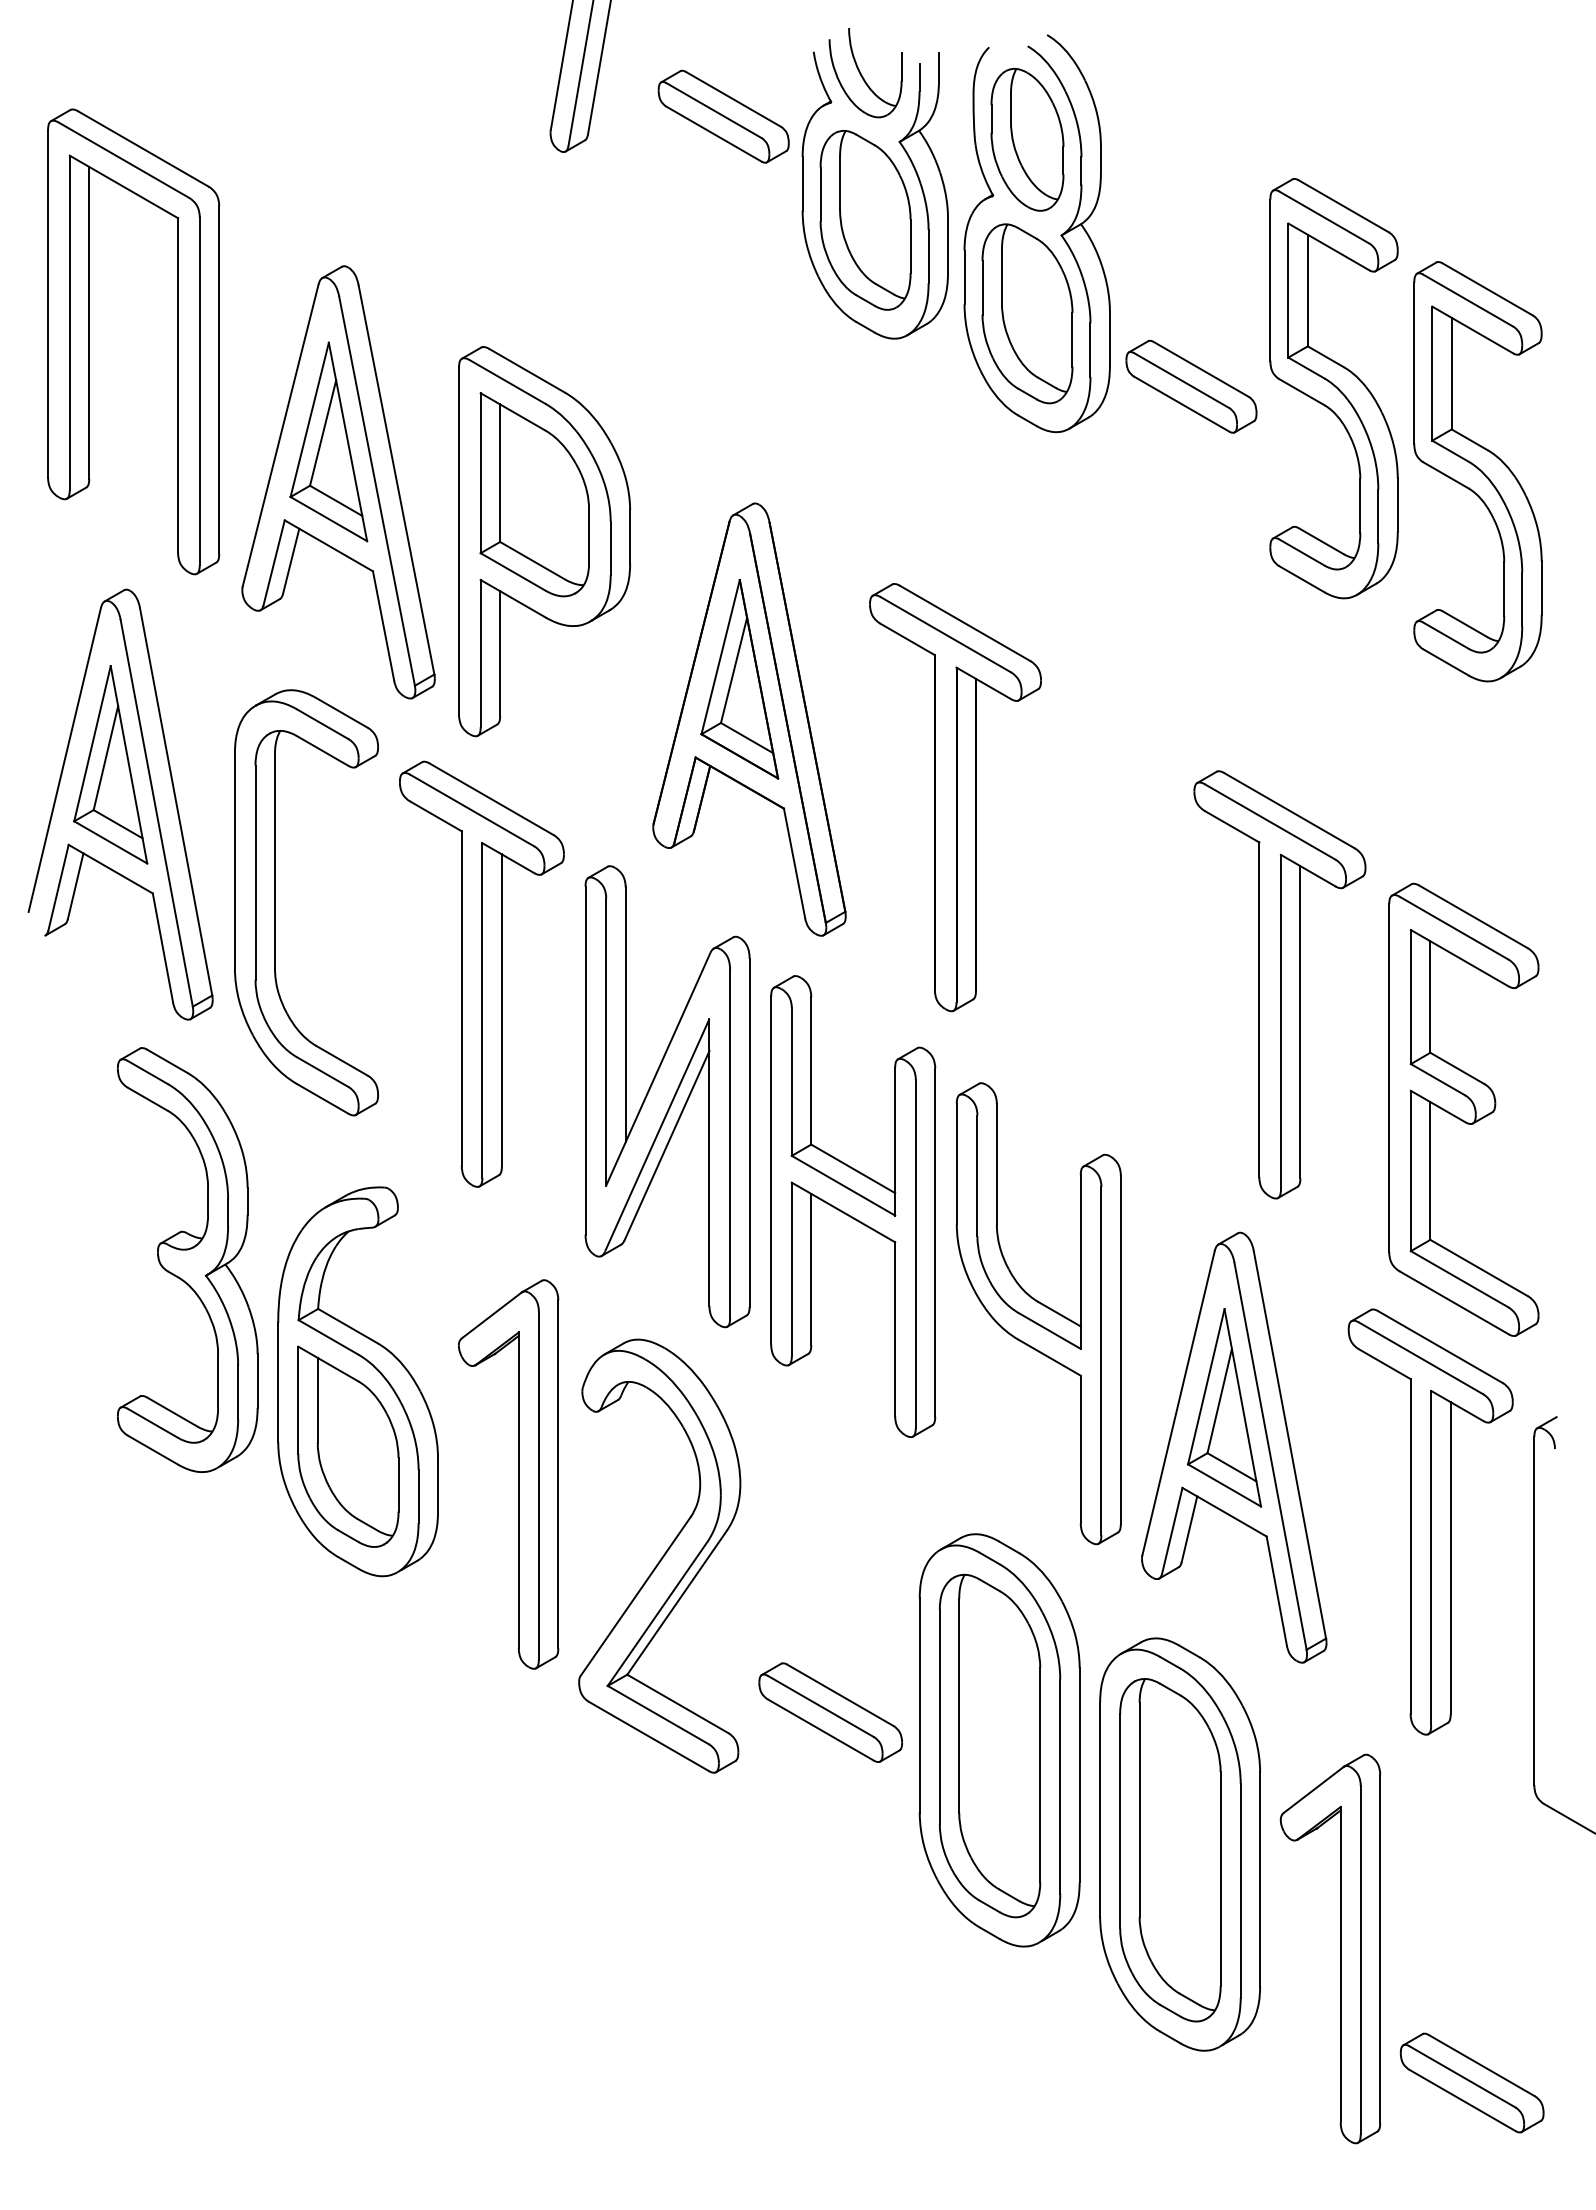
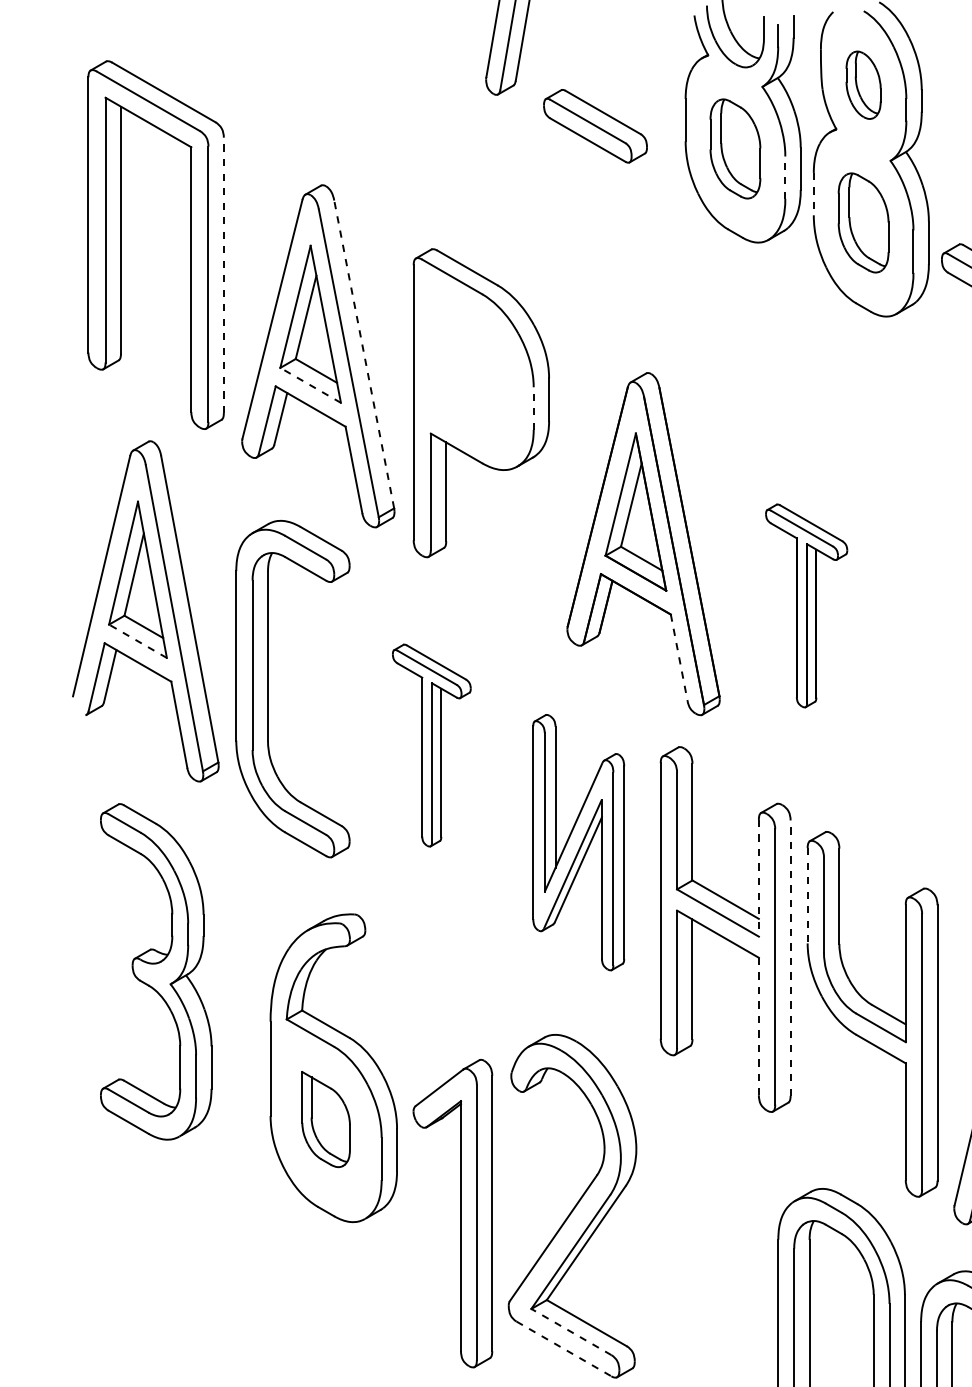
part: (723, 116) -> (595, 126), moved
part: (1027, 139) -> (863, 84), size x0.6
part: (865, 220) -> (735, 149), size x0.7
line: (928, 256) -> (785, 177), solid -> dashed
line: (964, 277) -> (813, 194), solid -> dashed
part: (1027, 313) -> (863, 222), size x0.7
line: (219, 380) -> (224, 275), solid -> dashed
line: (396, 479) -> (364, 354), solid -> dashed
part: (534, 494) -> (473, 365), removed
line: (328, 518) -> (310, 384), solid -> dashed
line: (610, 548) -> (533, 408), solid -> dashed
part: (955, 797) -> (806, 605), size x0.6
line: (110, 842) -> (137, 641), solid -> dashed
line: (794, 863) -> (679, 657), solid -> dashed
part: (481, 973) -> (431, 745), size x0.6
part: (667, 1096) -> (578, 842), size x0.7
line: (895, 1141) -> (759, 878), solid -> dashed
line: (956, 1164) -> (807, 896), solid -> dashed
line: (935, 1242) -> (790, 957), solid -> dashed
part: (187, 1259) -> (156, 971), moved
line: (895, 1329) -> (759, 1026), solid -> dashed
part: (348, 1446) -> (326, 1119), size x0.6
part: (518, 1474) -> (460, 1213), moved
part: (830, 1712) -> (707, 1329), removed
line: (657, 1714) -> (570, 1331), solid -> dashed
line: (649, 1736) -> (564, 1348), solid -> dashed

